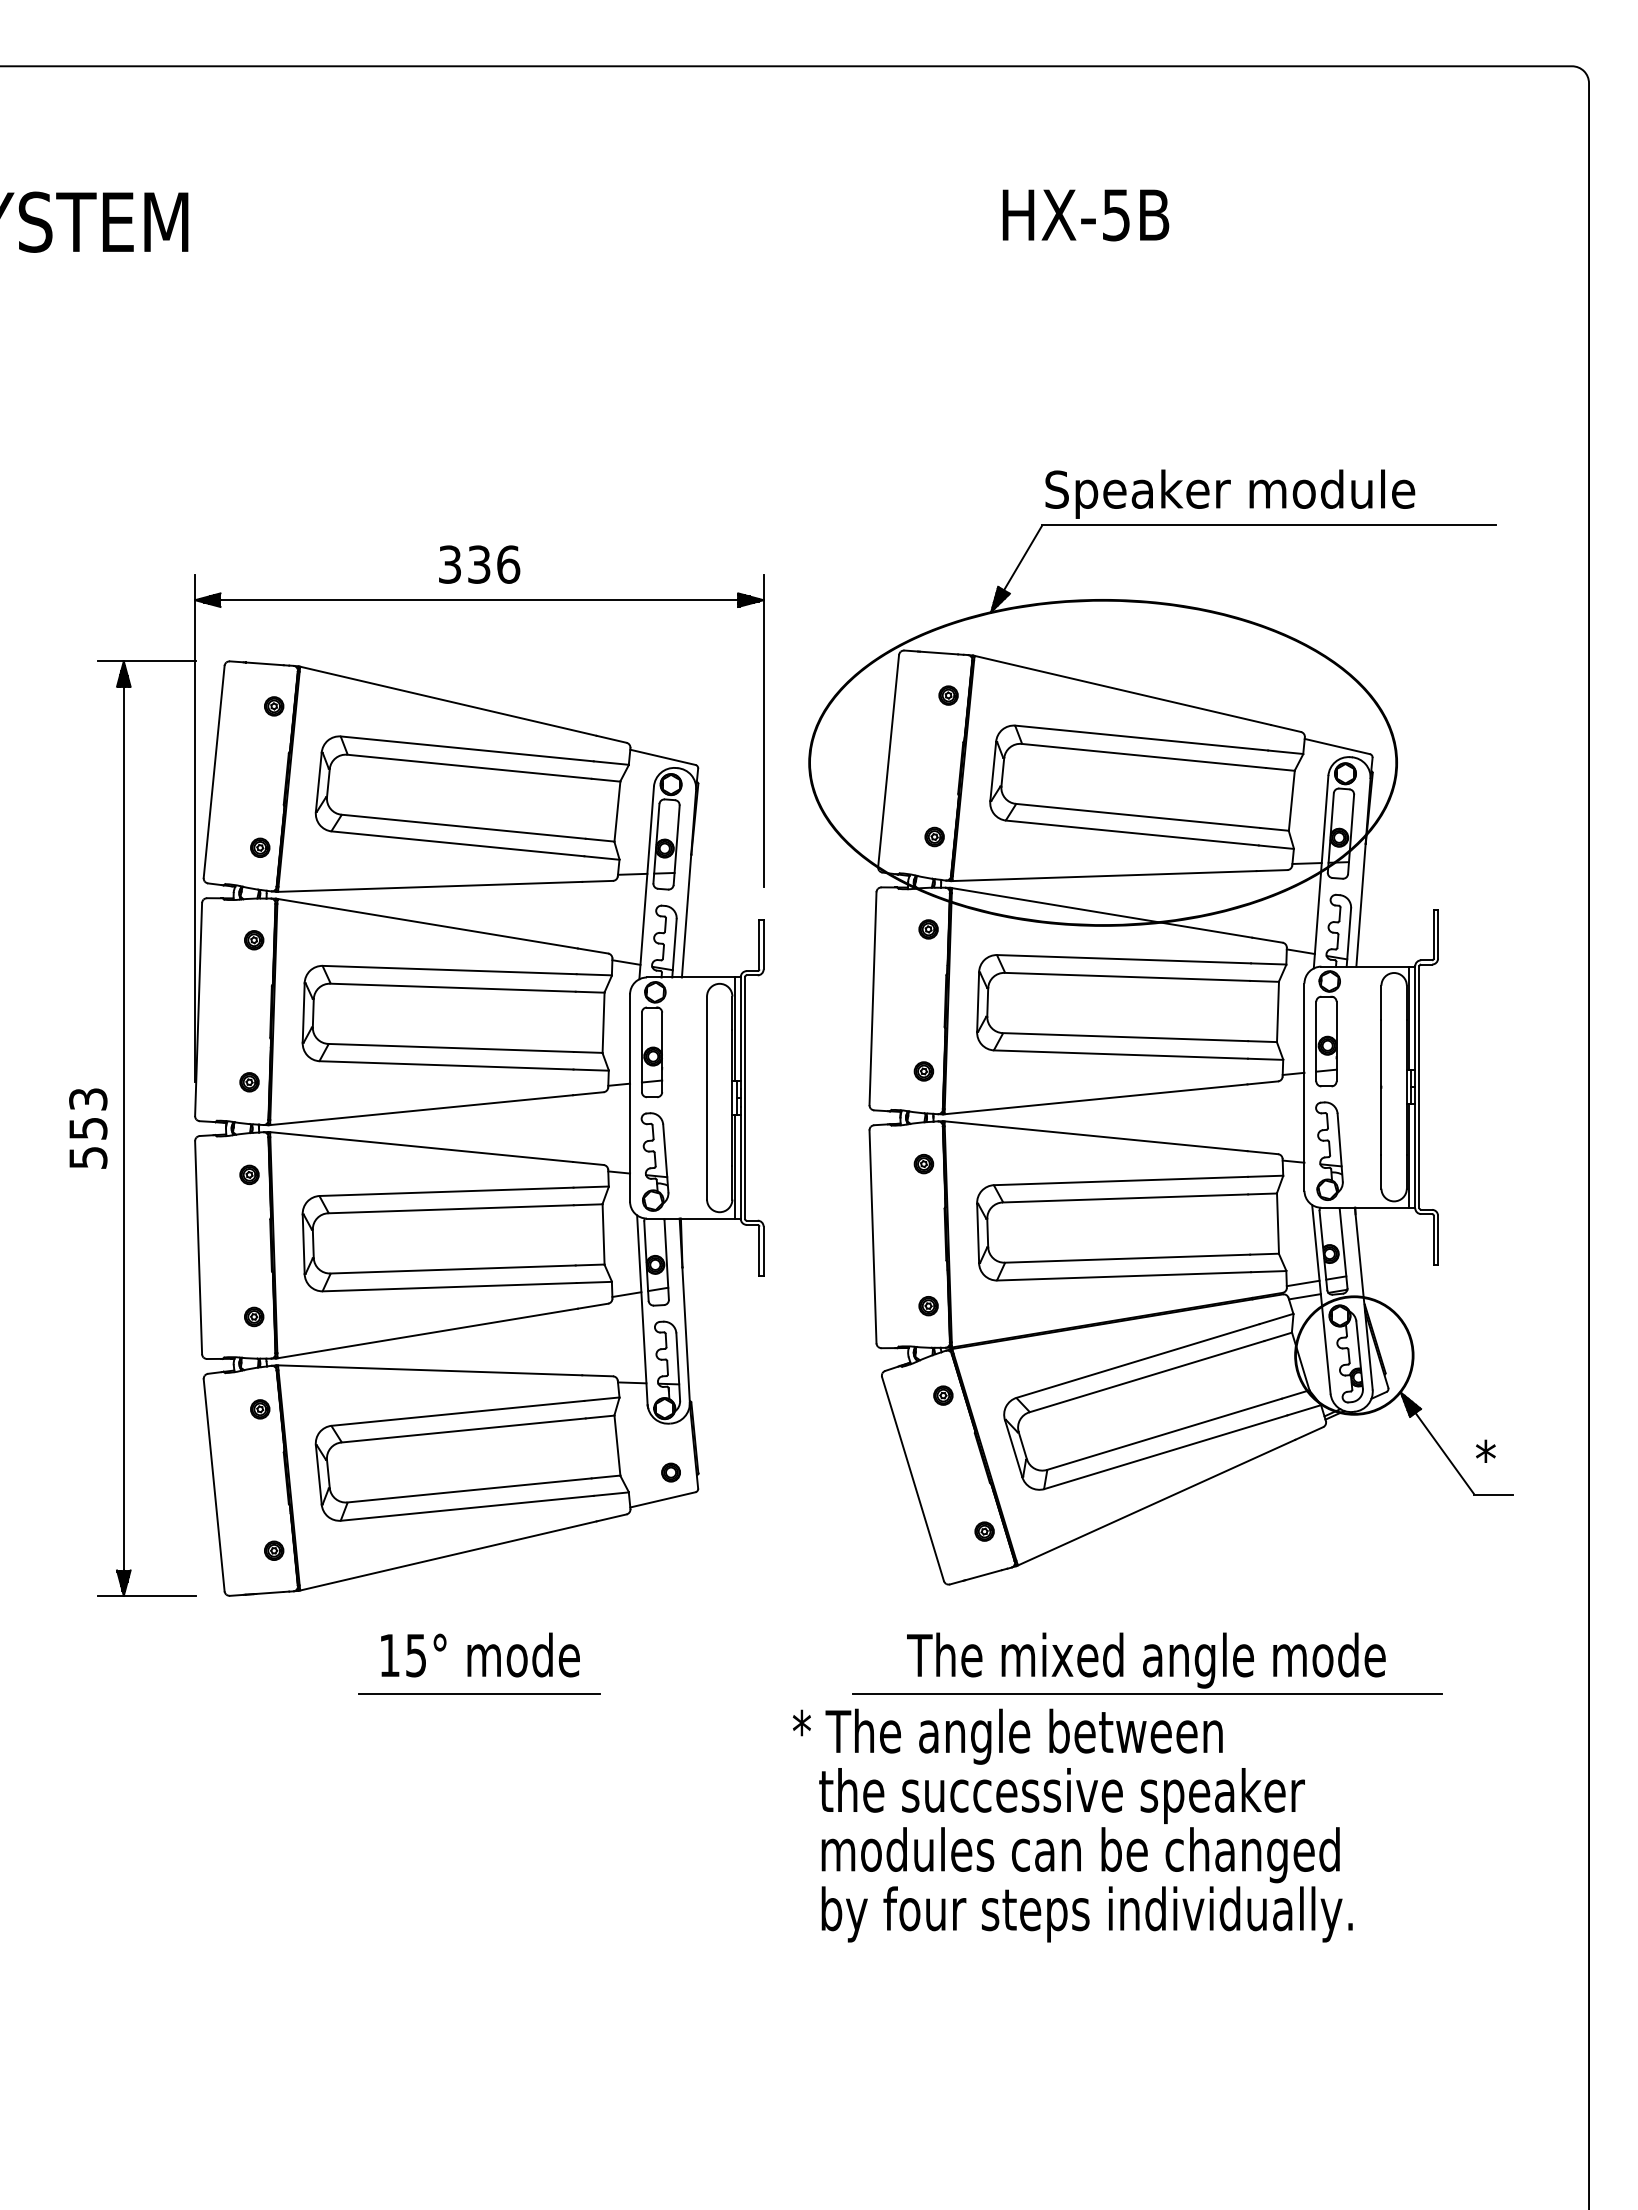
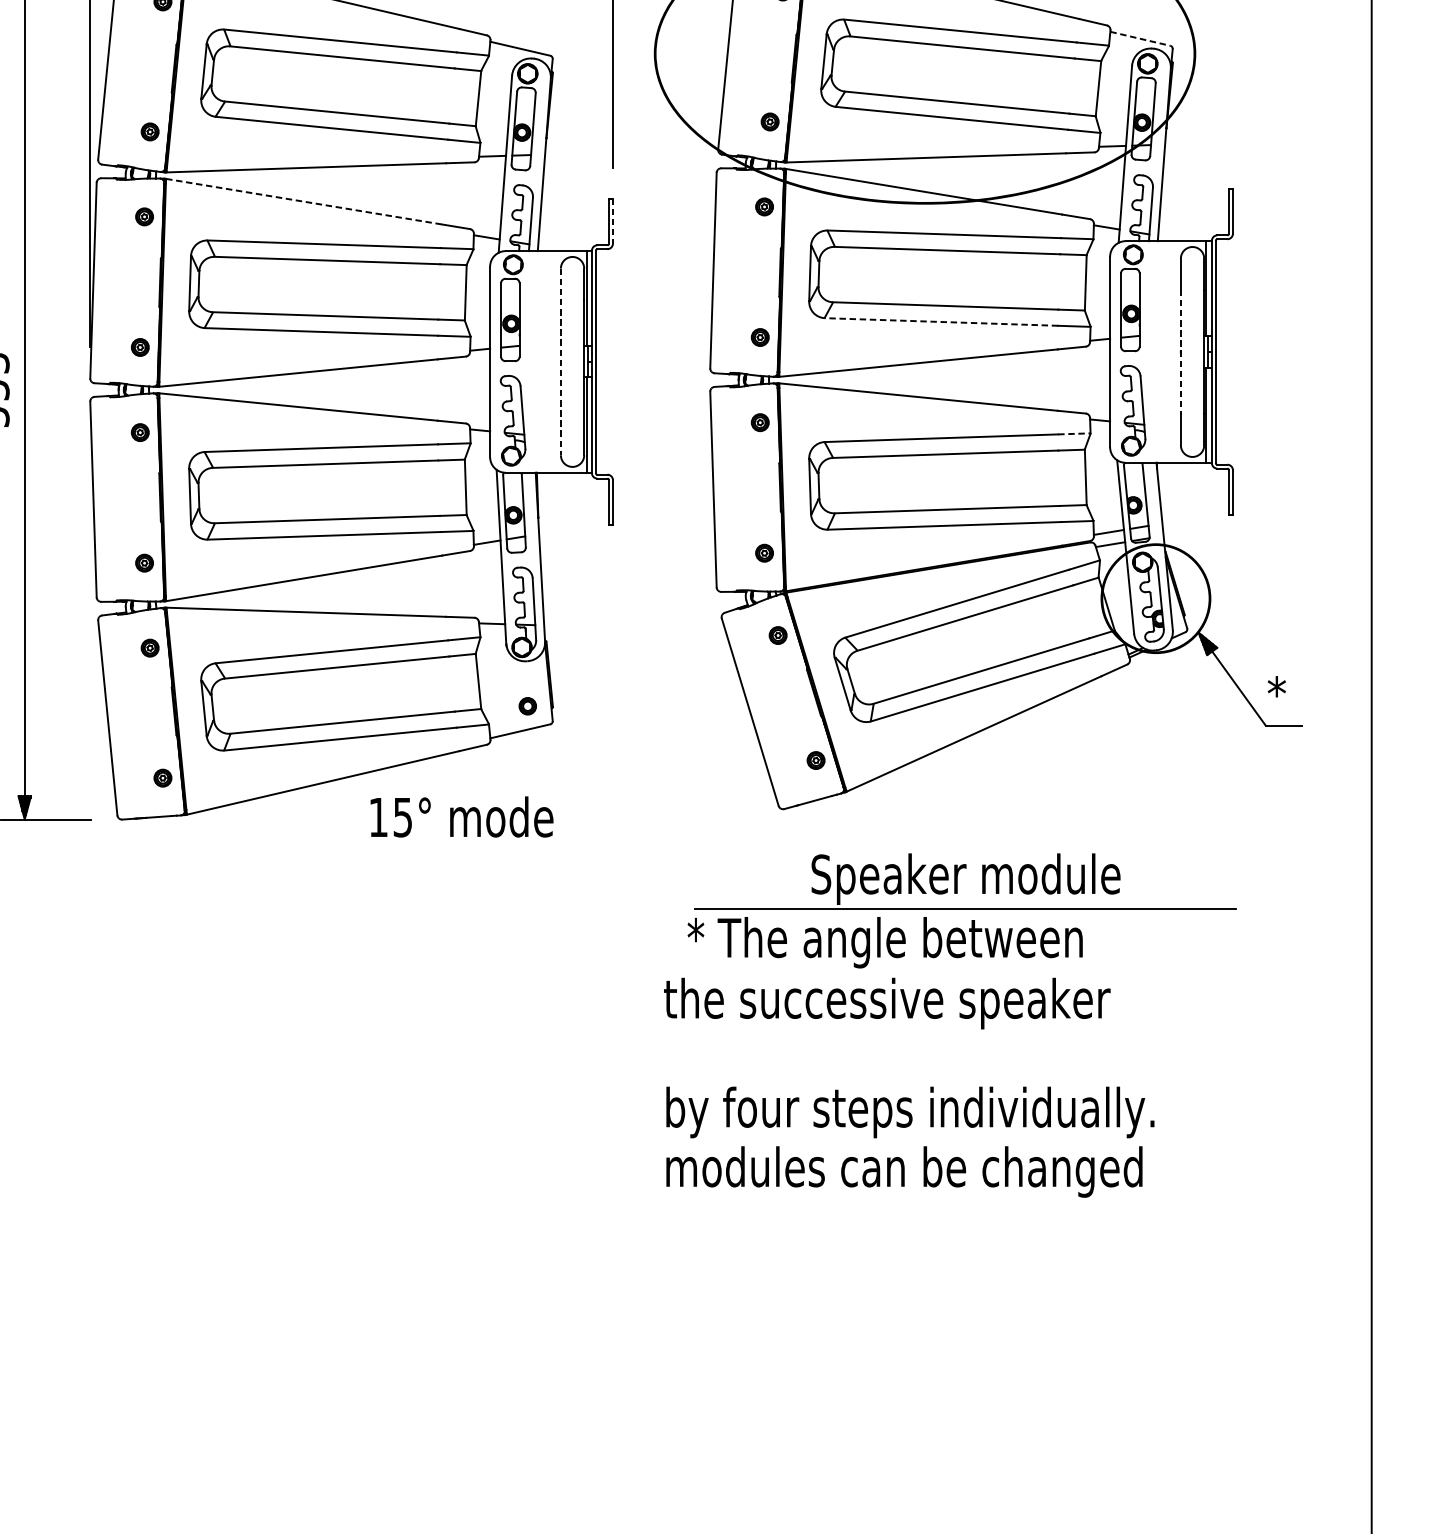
line: (1337, 746) -> (1140, 38), solid -> dashed
line: (428, 923) -> (304, 201), solid -> dashed
line: (763, 944) -> (612, 220), solid -> dashed
line: (1121, 1054) -> (941, 321), solid -> dashed
line: (1381, 1087) -> (1180, 352), solid -> dashed
line: (707, 1098) -> (561, 362), solid -> dashed
line: (1265, 1176) -> (1074, 434), solid -> dashed
text: (480, 1654) -> (462, 816), moved
text: (1146, 1660) -> (964, 879), The mixed angle mode -> Speaker module
line: (479, 1693) -> (351, 909), removed
text: (1007, 1736) -> (884, 942), moved
text: (1080, 1855) -> (904, 1172), moved

